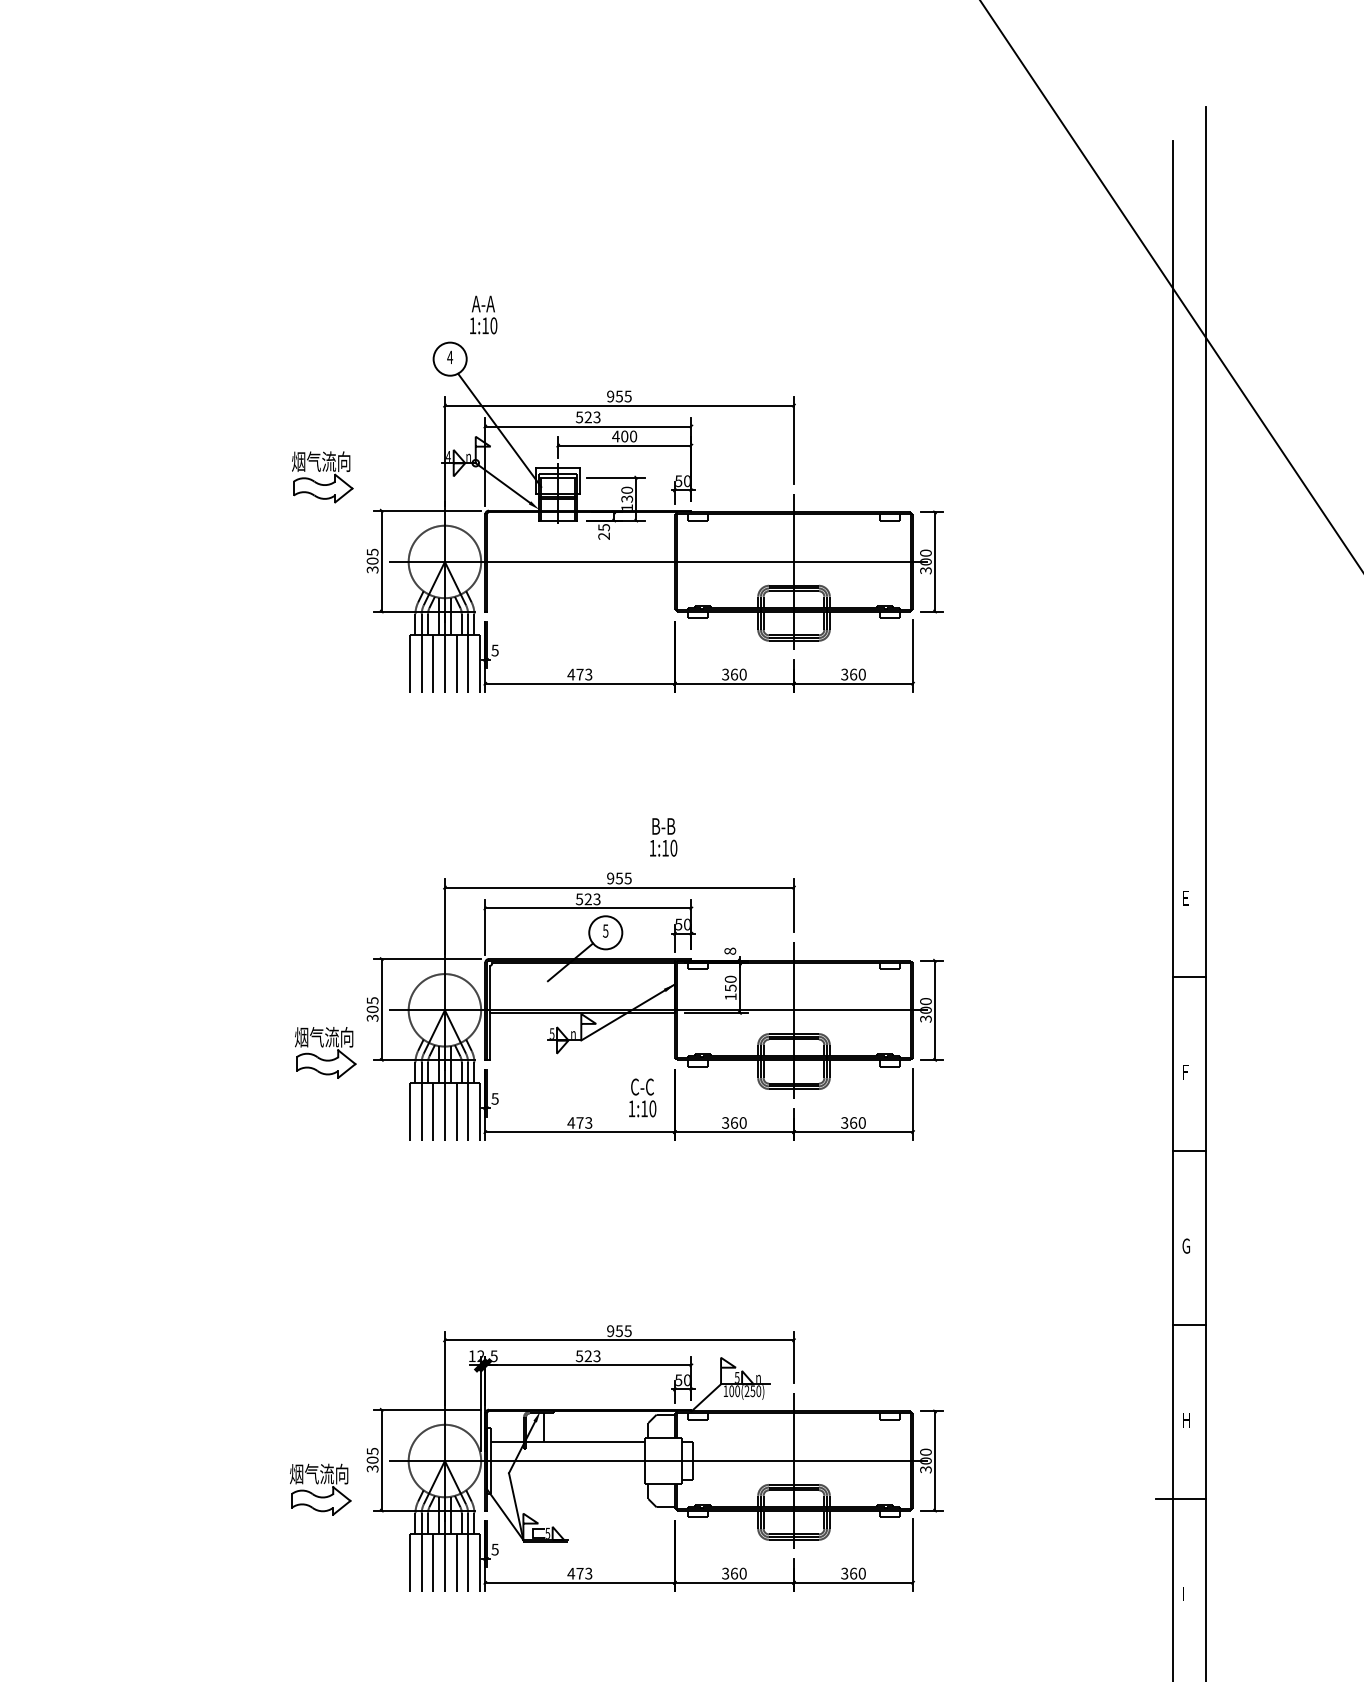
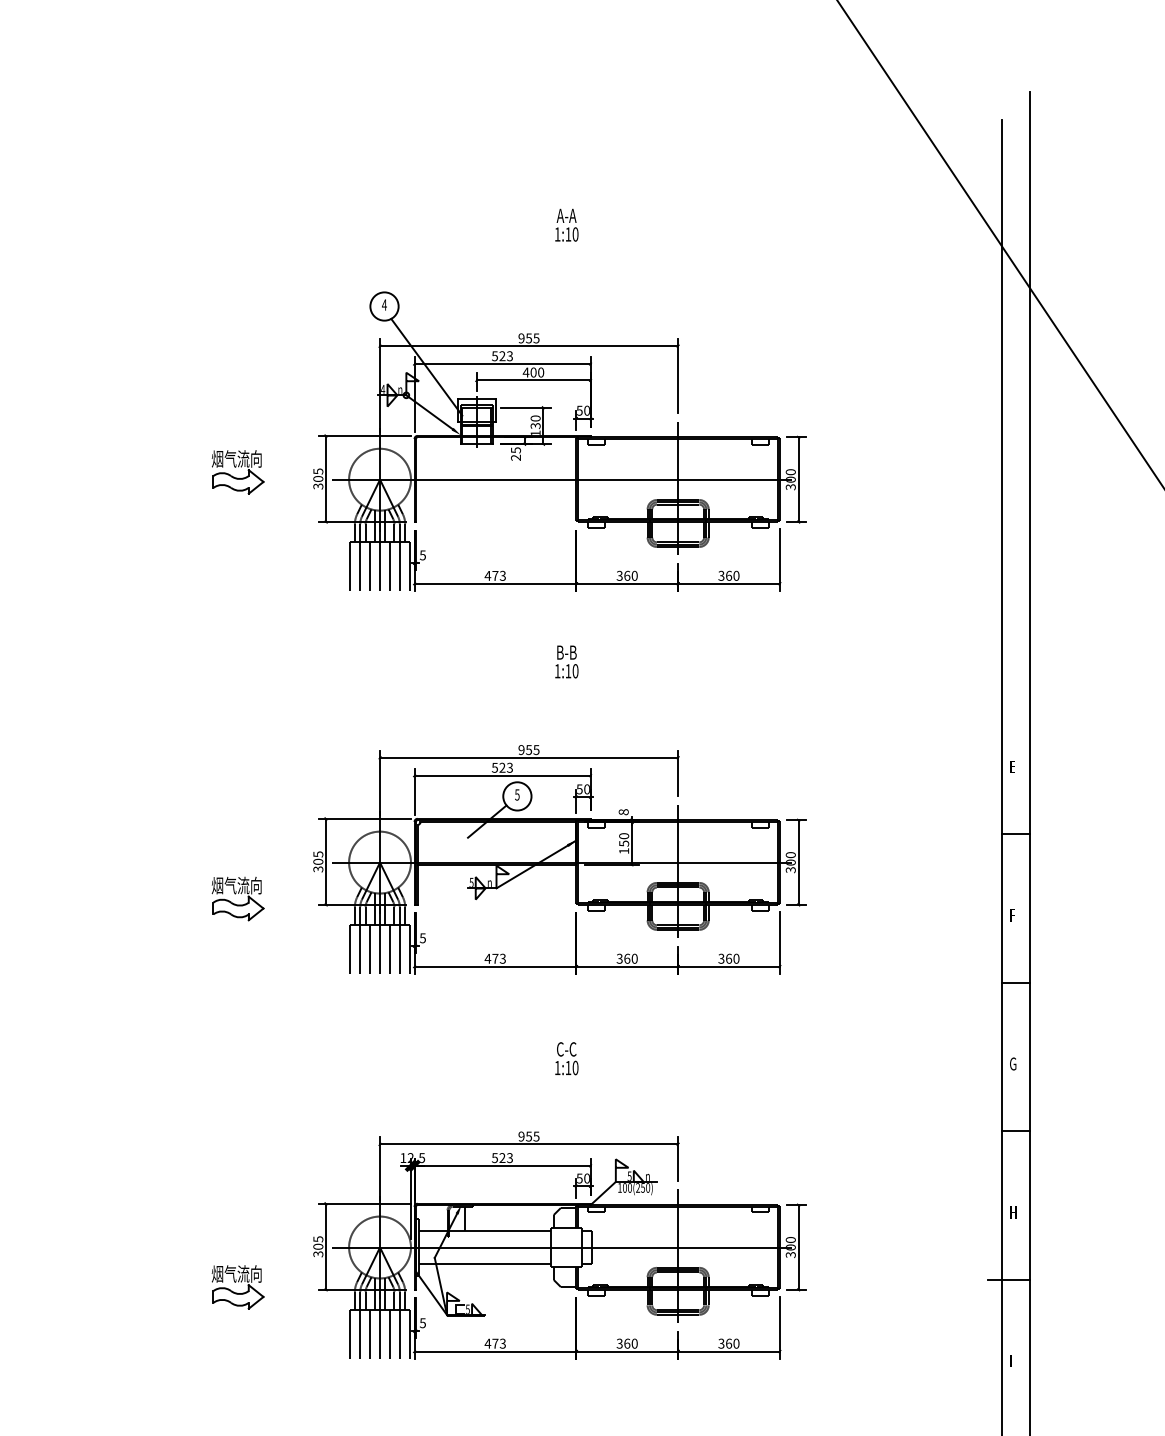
text: (483, 314) -> (566, 224), moved
part: (323, 471) -> (238, 467), moved
text: (663, 837) -> (566, 662), moved
part: (325, 1052) -> (237, 898), moved
text: (642, 1097) -> (566, 1058), moved
line: (567, 1479) -> (484, 1263), added
part: (320, 1489) -> (237, 1287), moved

